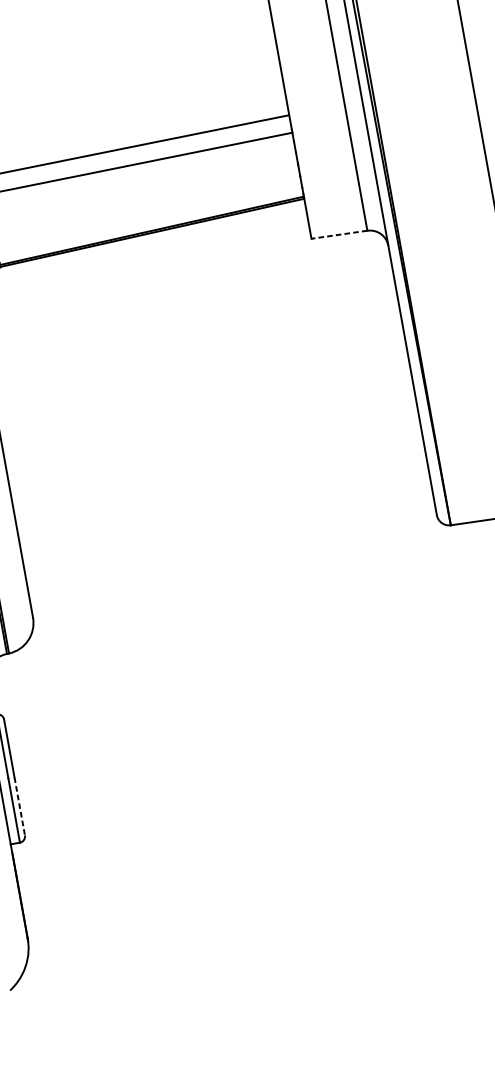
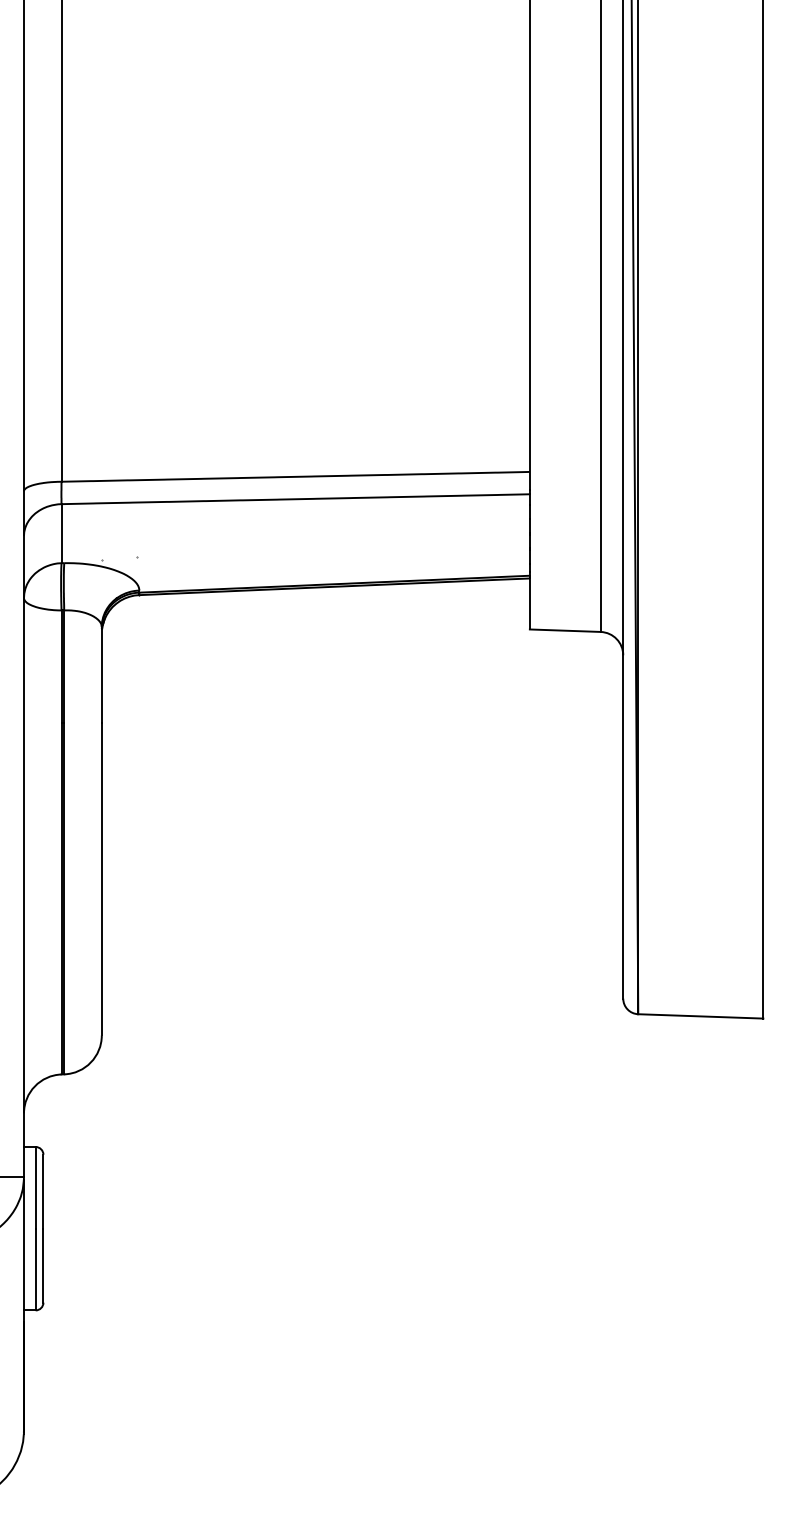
line: (338, 234) -> (564, 630), dashed -> solid
line: (19, 806) -> (43, 1265), dashed -> solid

